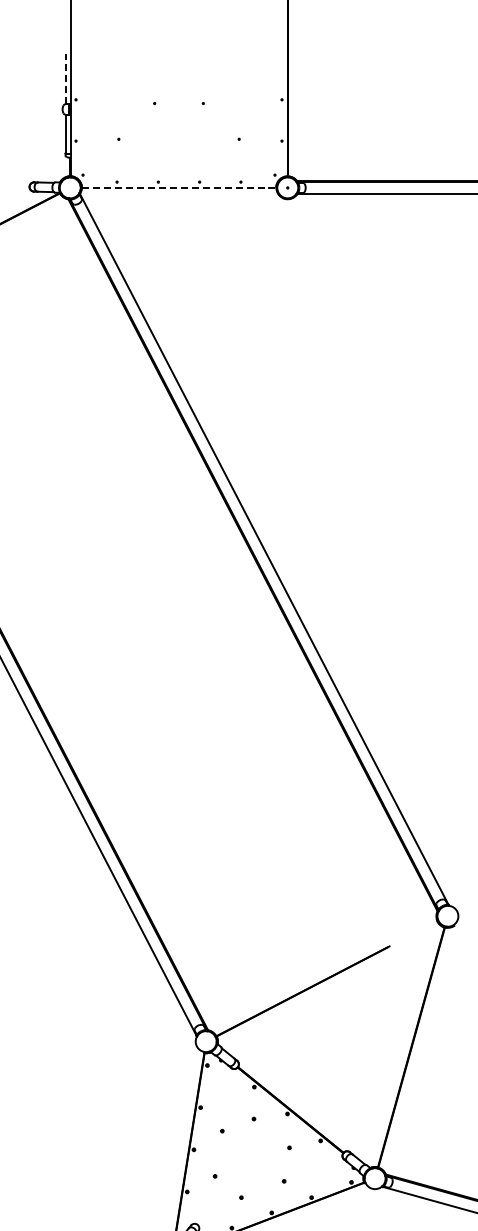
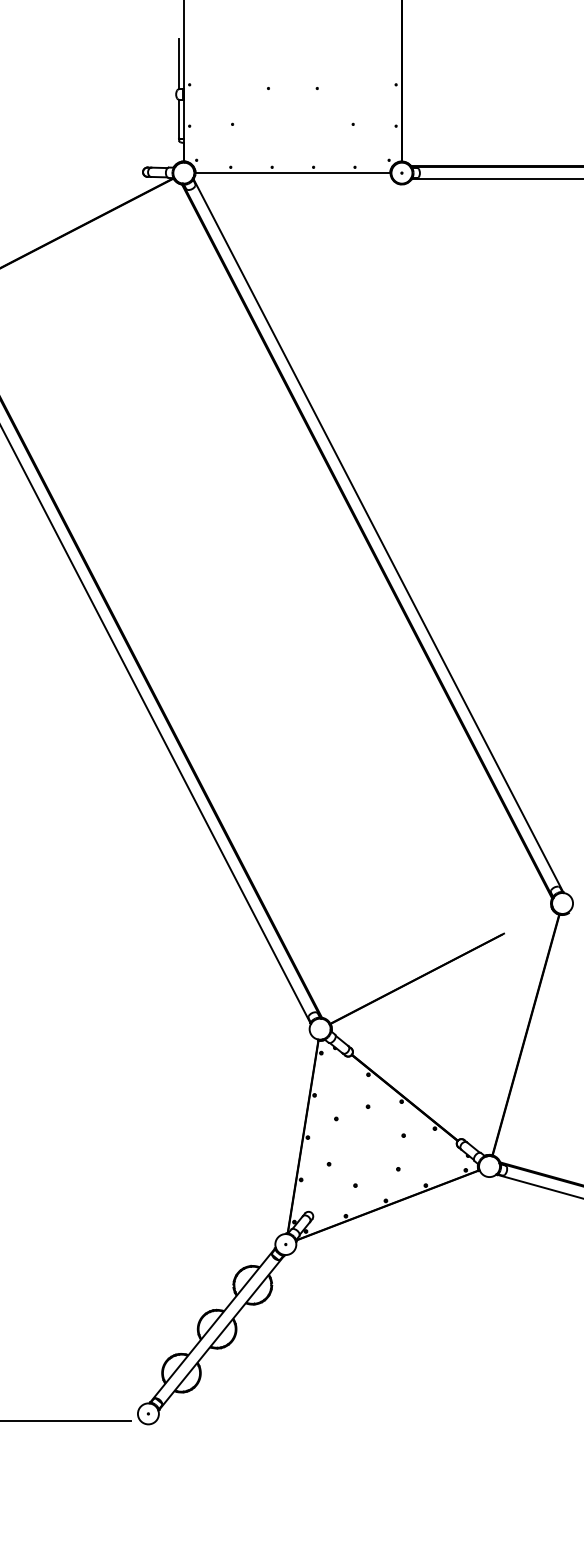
line: (65, 78) -> (179, 63), dashed -> solid
line: (179, 187) -> (293, 172), dashed -> solid

